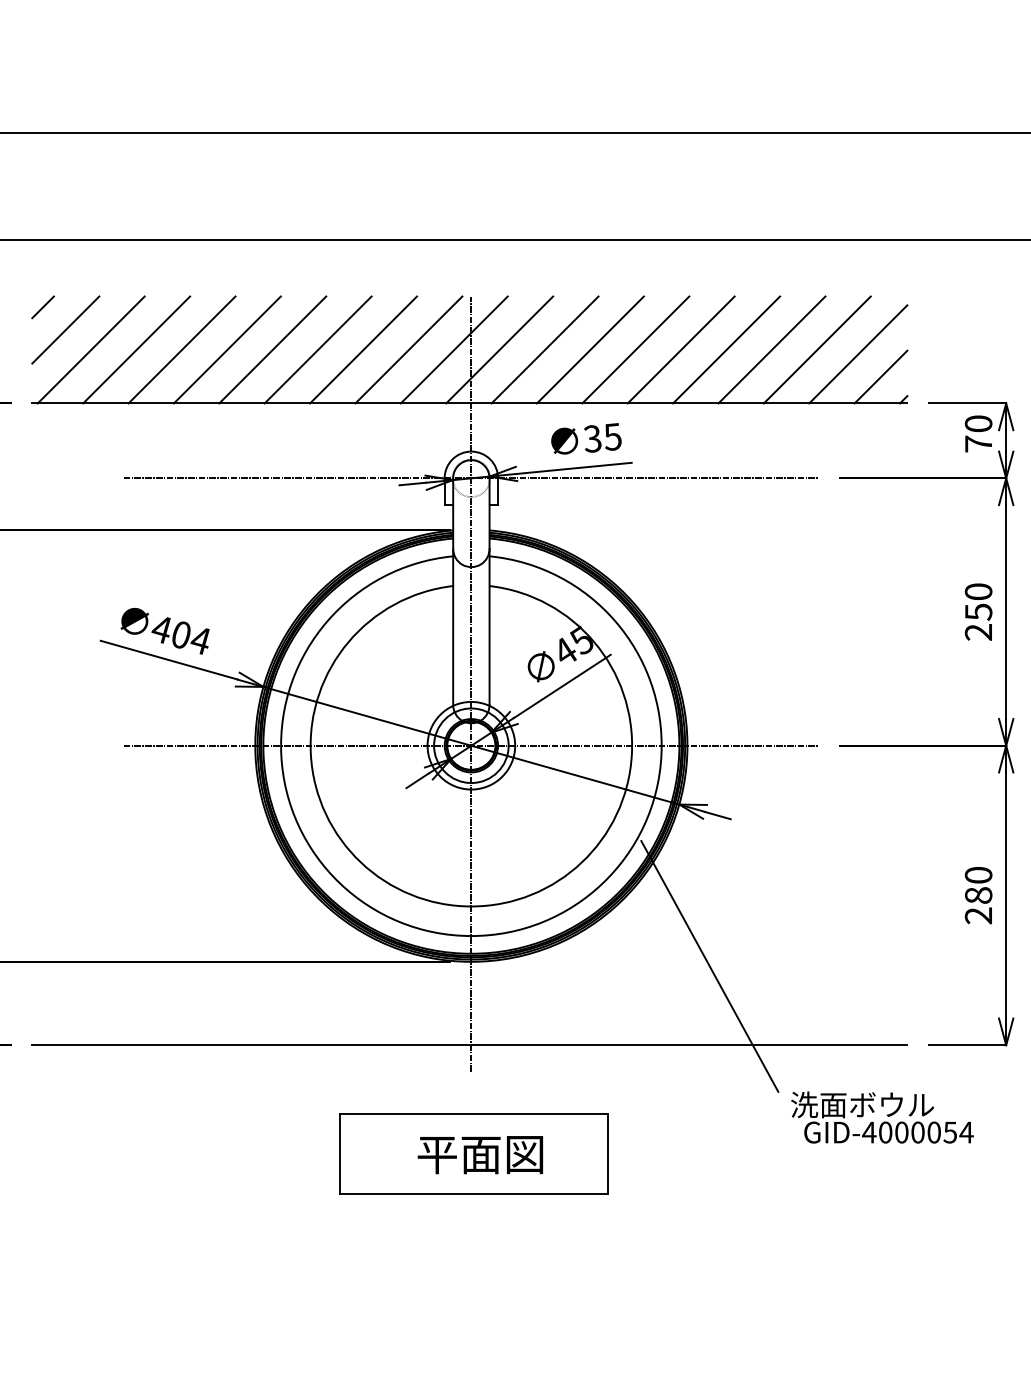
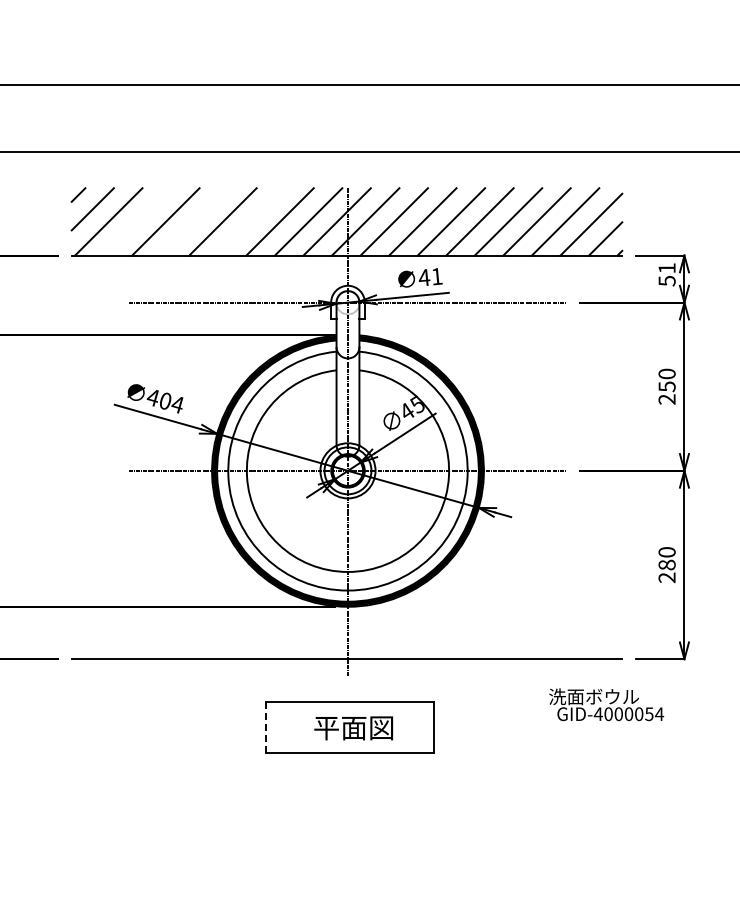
line: (136, 349) -> (137, 221), removed
line: (227, 349) -> (194, 221), removed
line: (318, 349) -> (251, 221), removed
text: (977, 433) -> (666, 274), 70 -> 51
text: (602, 436) -> (430, 276), 35 -> 41
line: (709, 966) -> (497, 609), removed
line: (340, 1155) -> (265, 728), solid -> dashed

